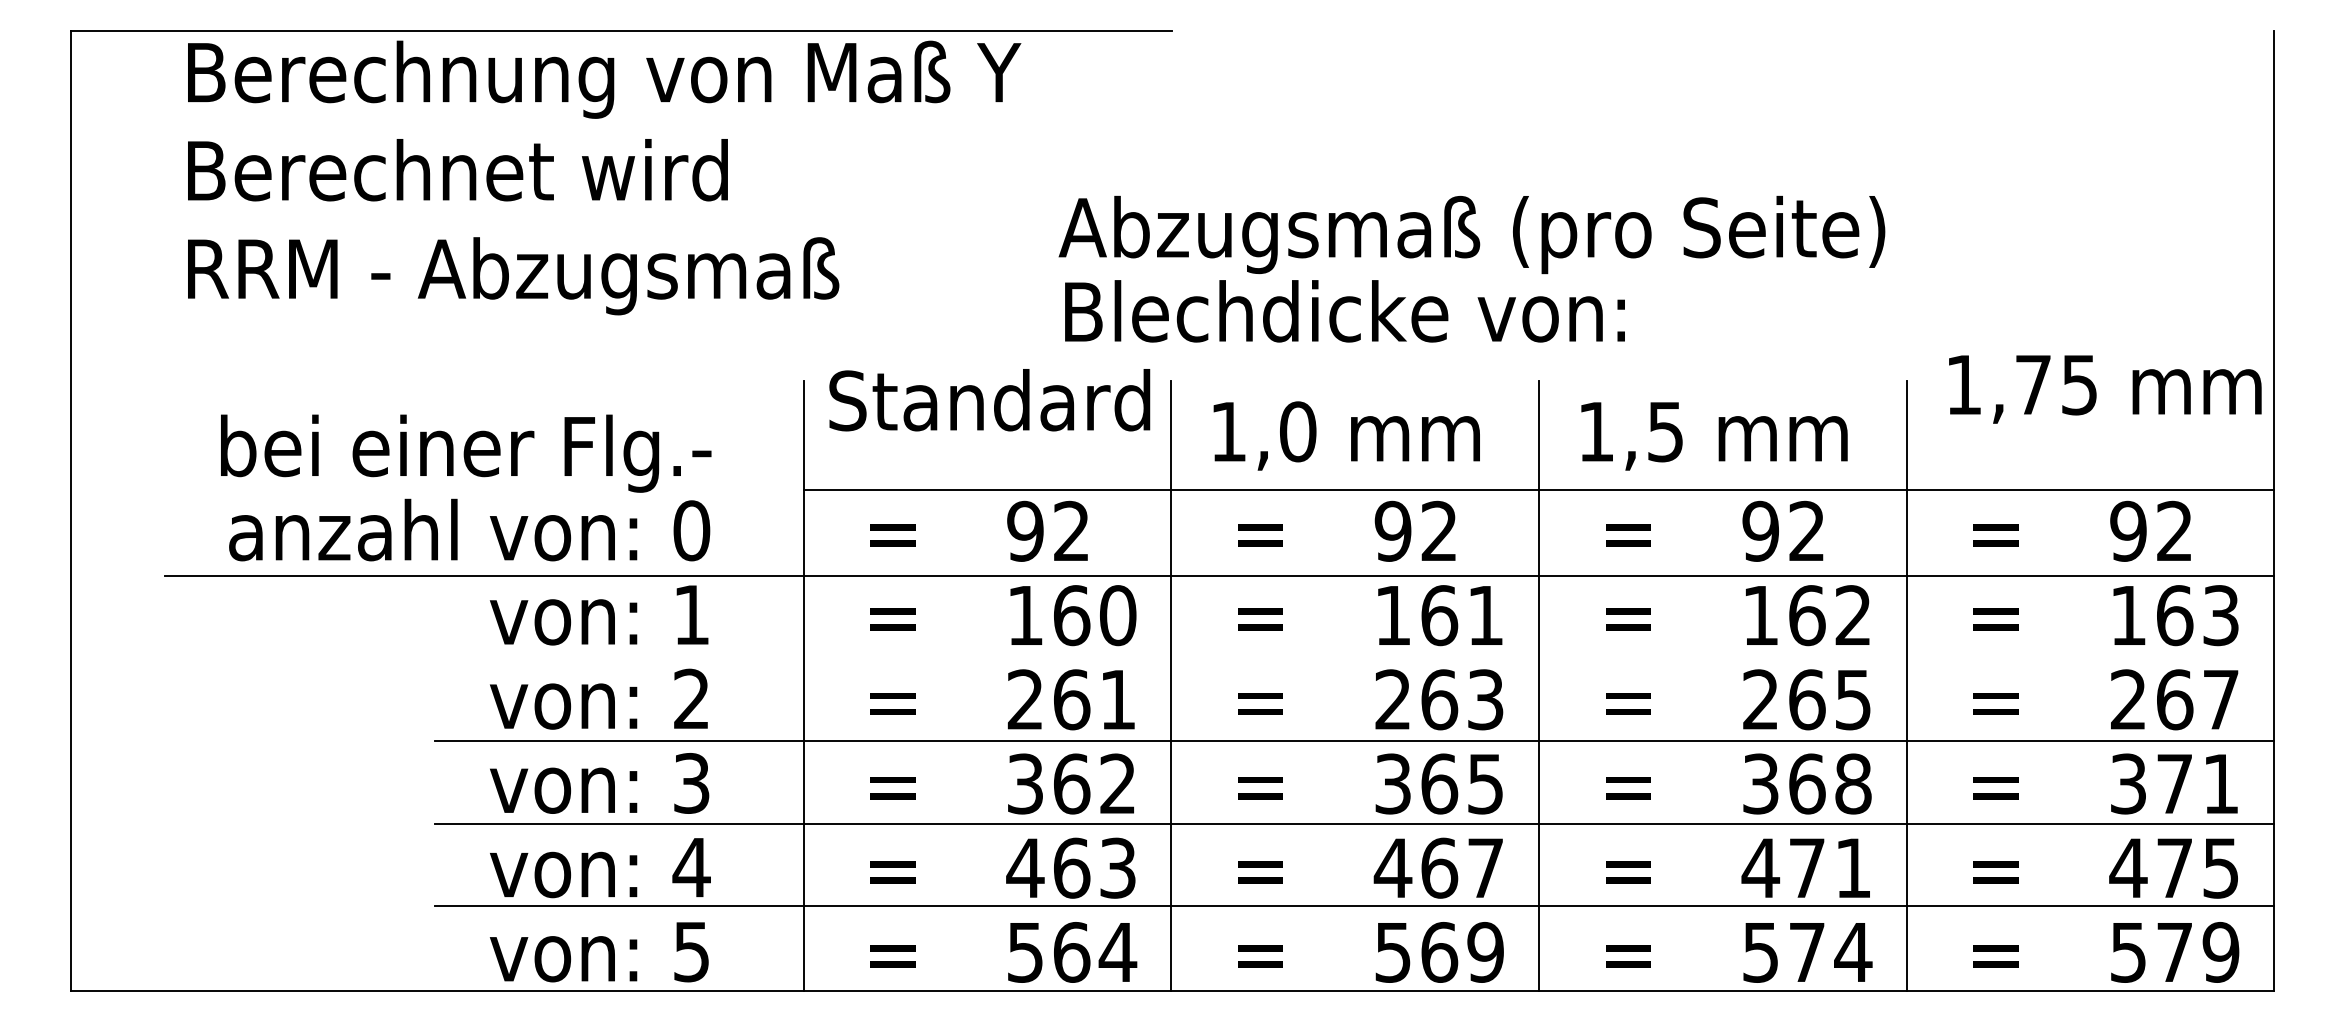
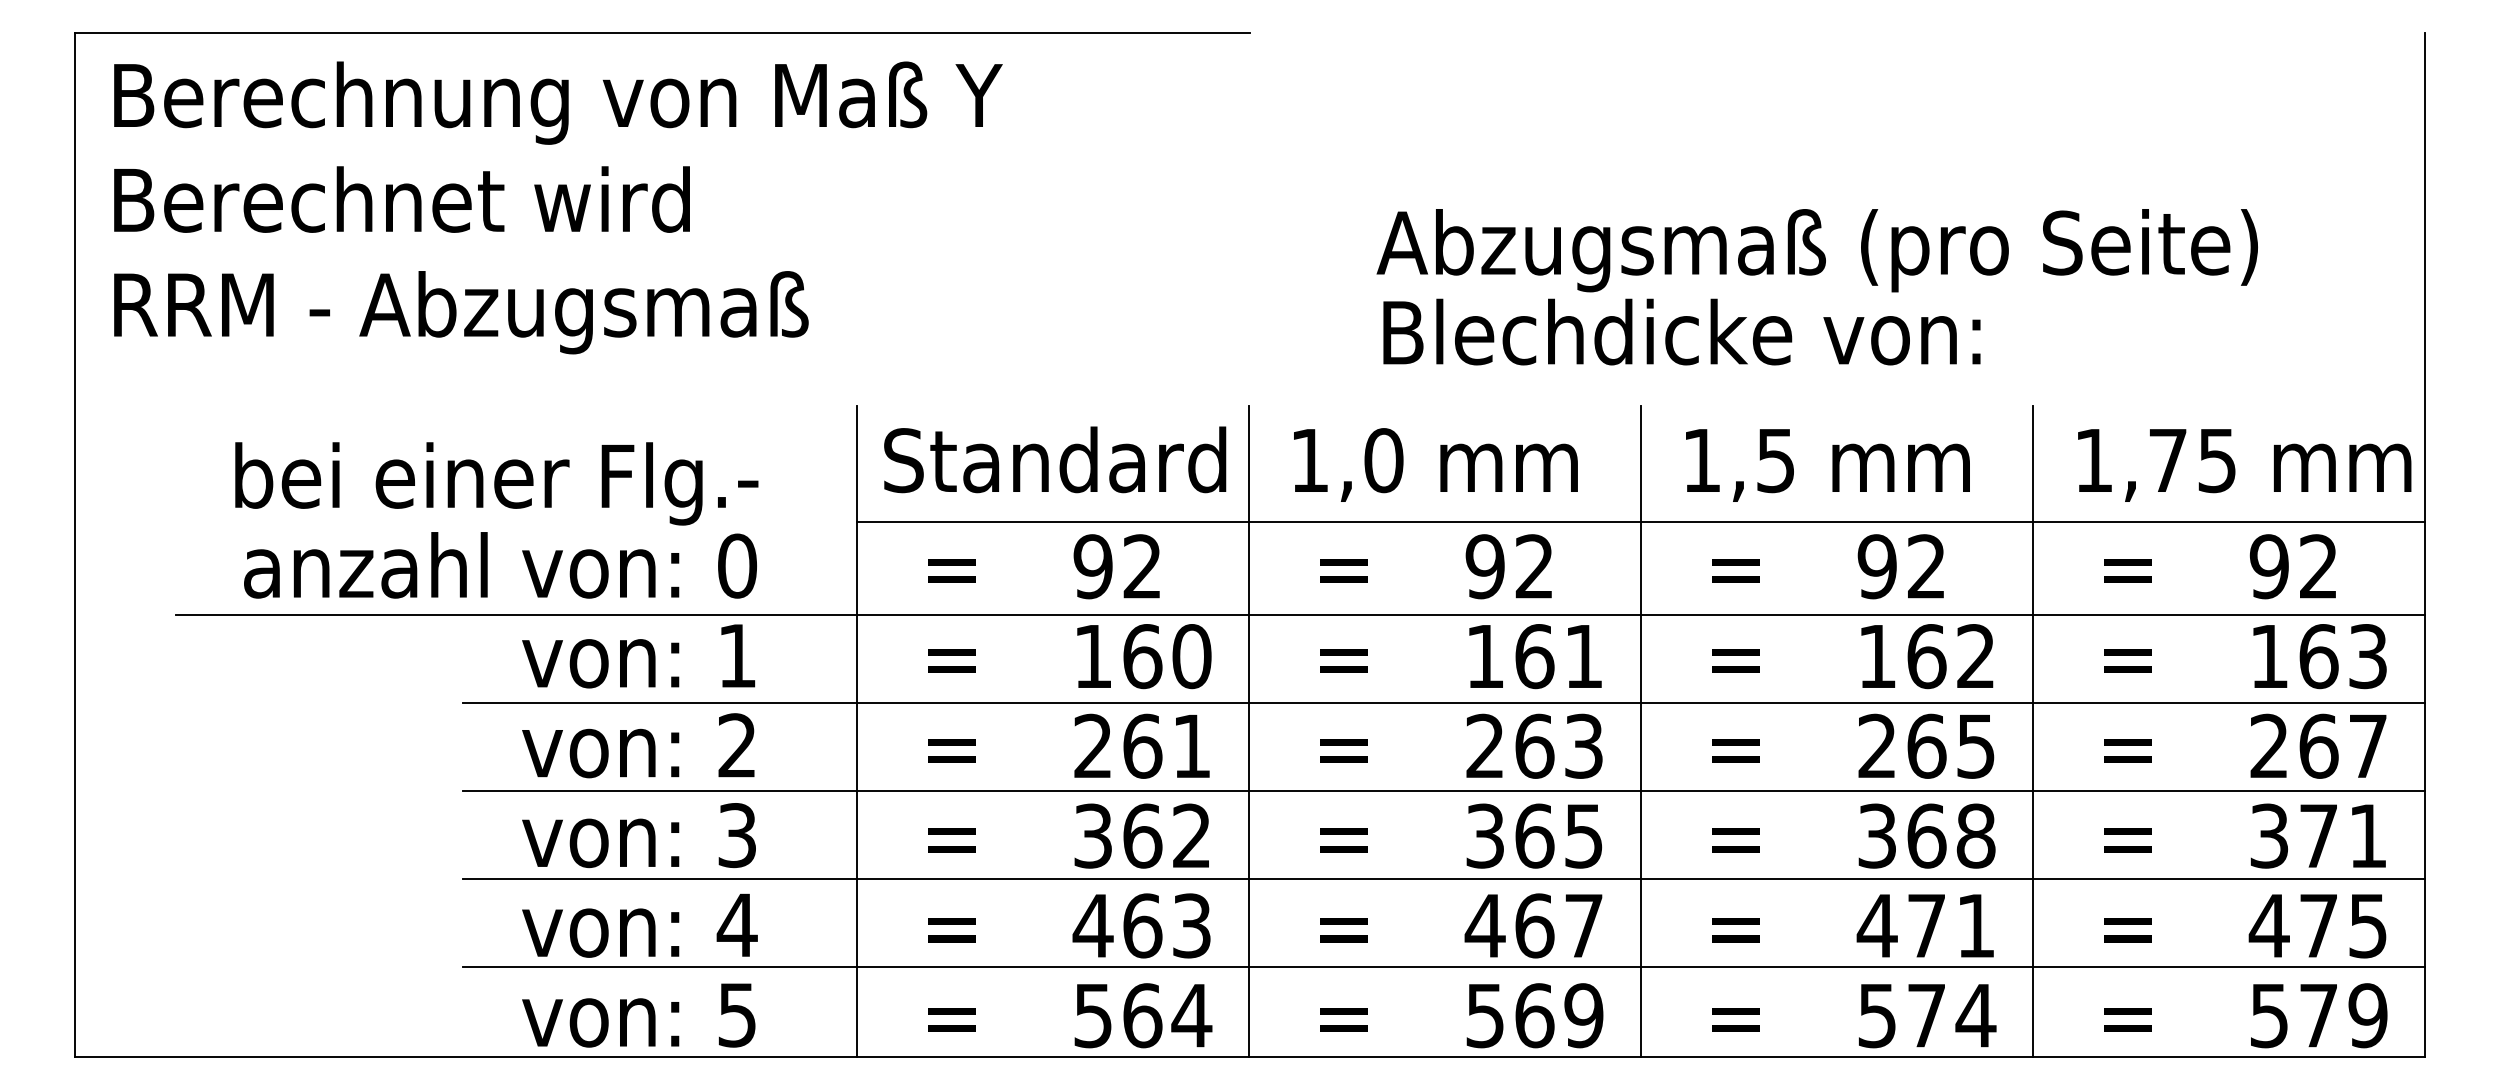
text: (604, 177) -> (558, 207), moved
text: (1471, 269) -> (1816, 287), moved
text: (2105, 389) -> (2244, 465), moved
text: (990, 399) -> (1055, 459), moved
line: (1354, 658) -> (1444, 702), added

